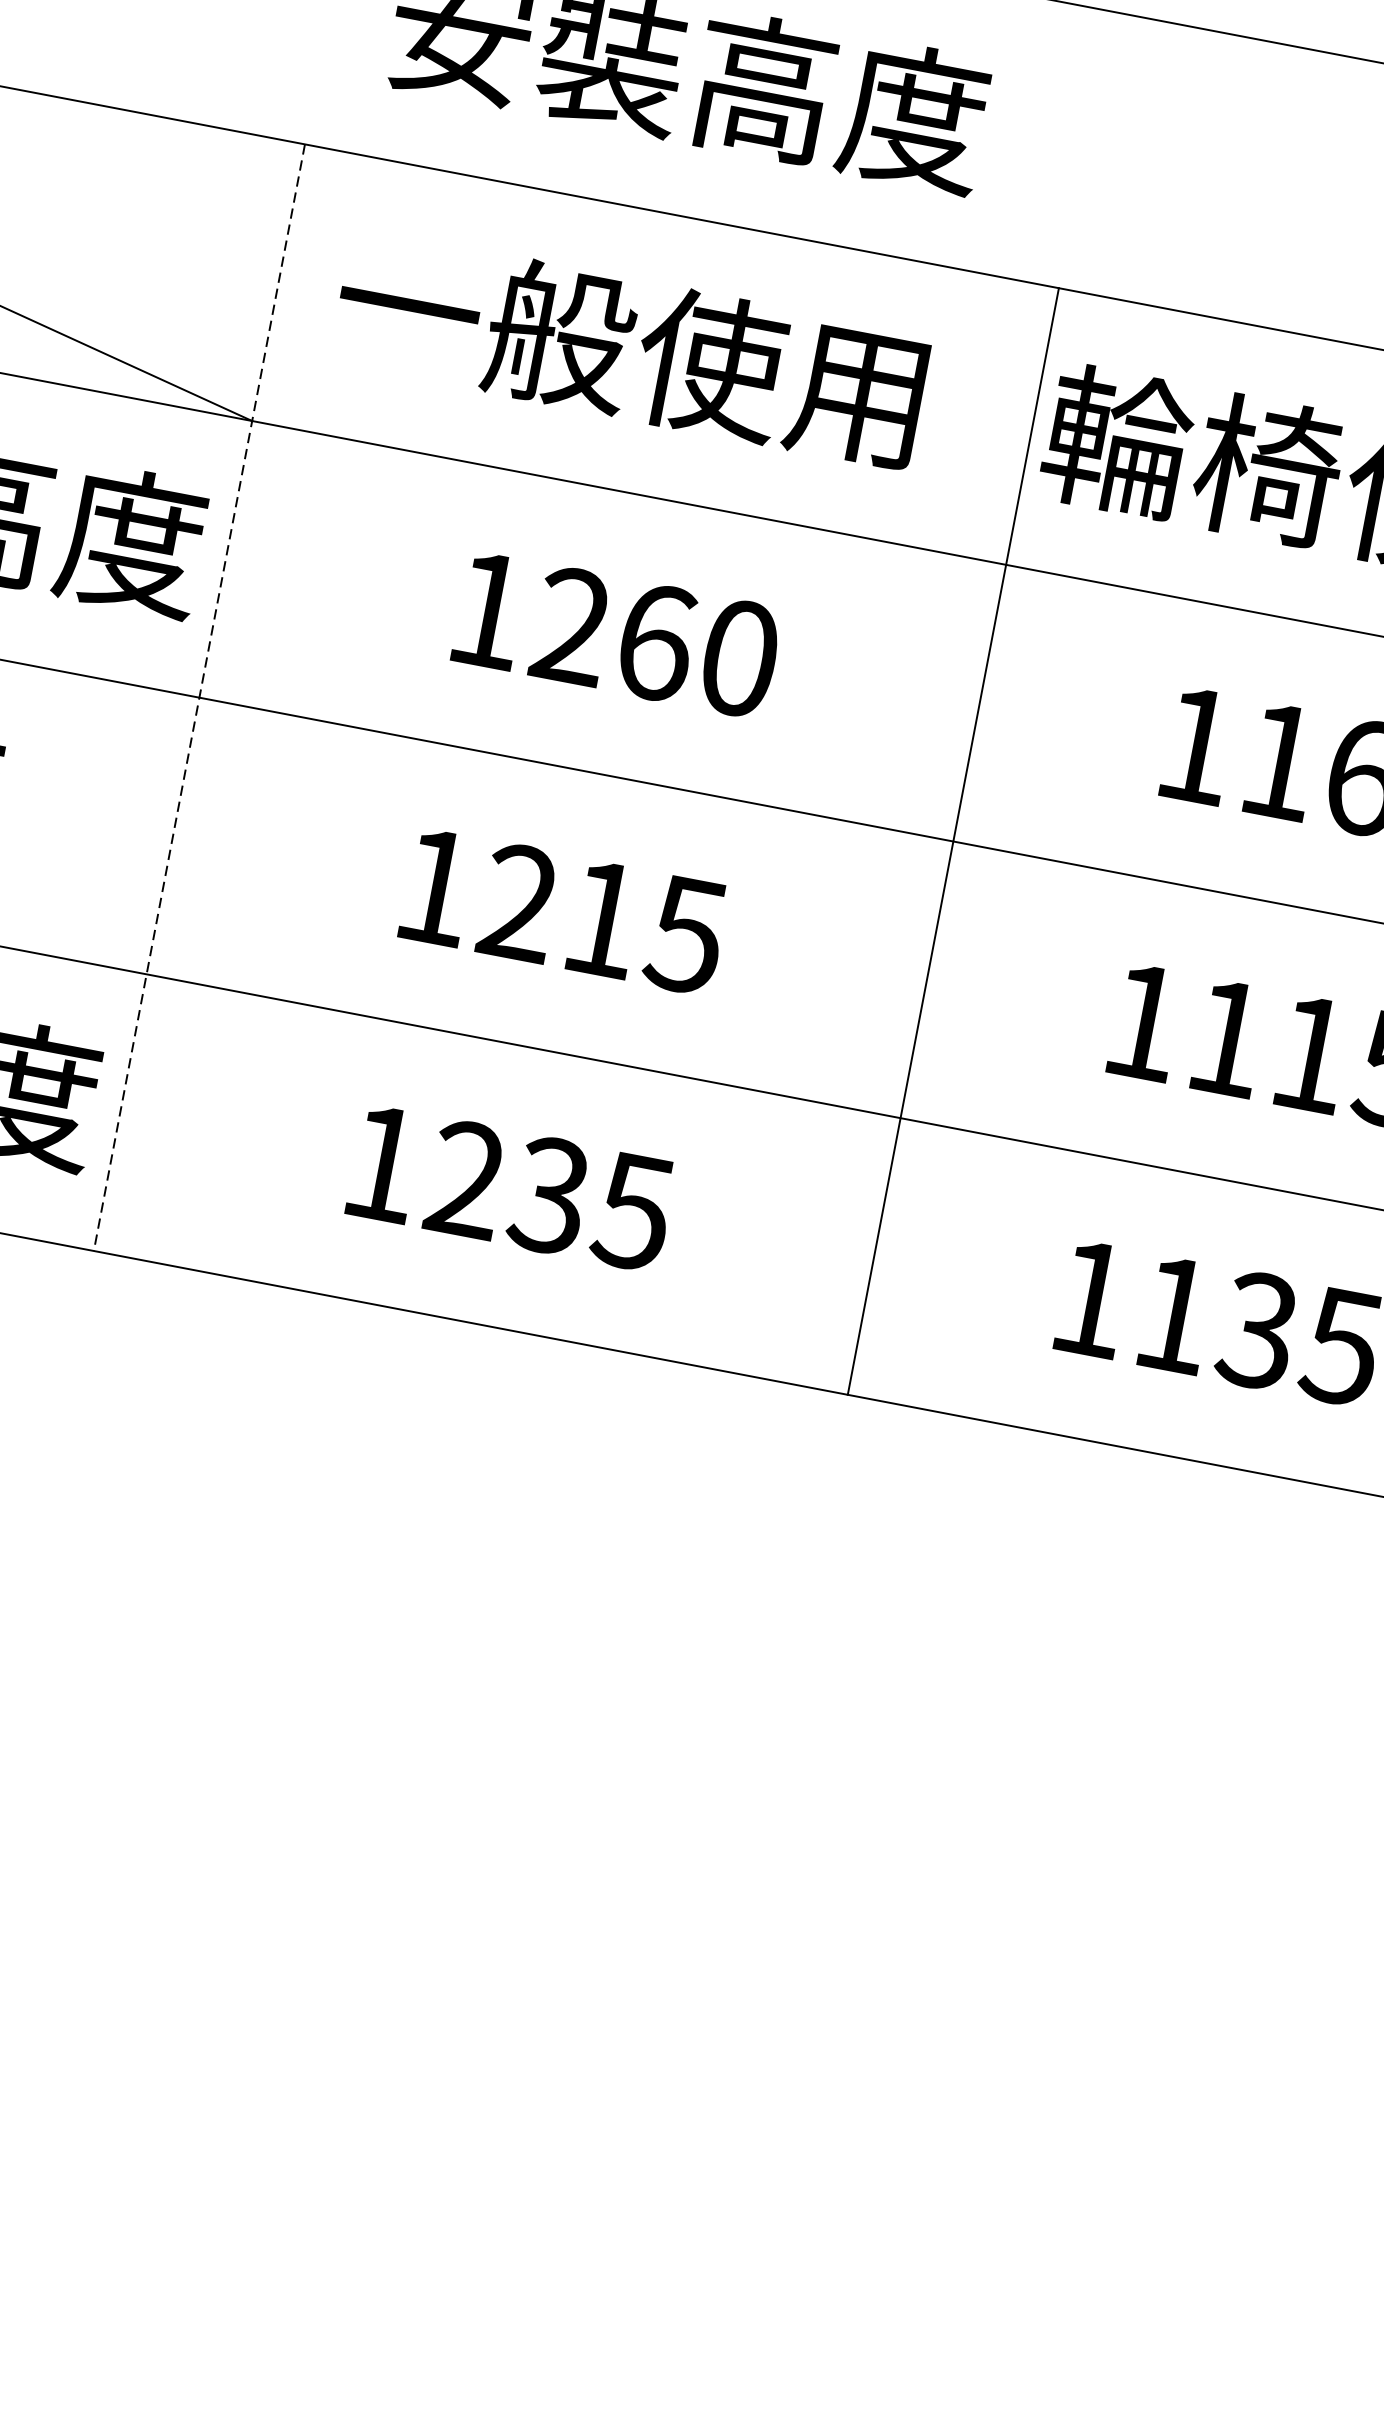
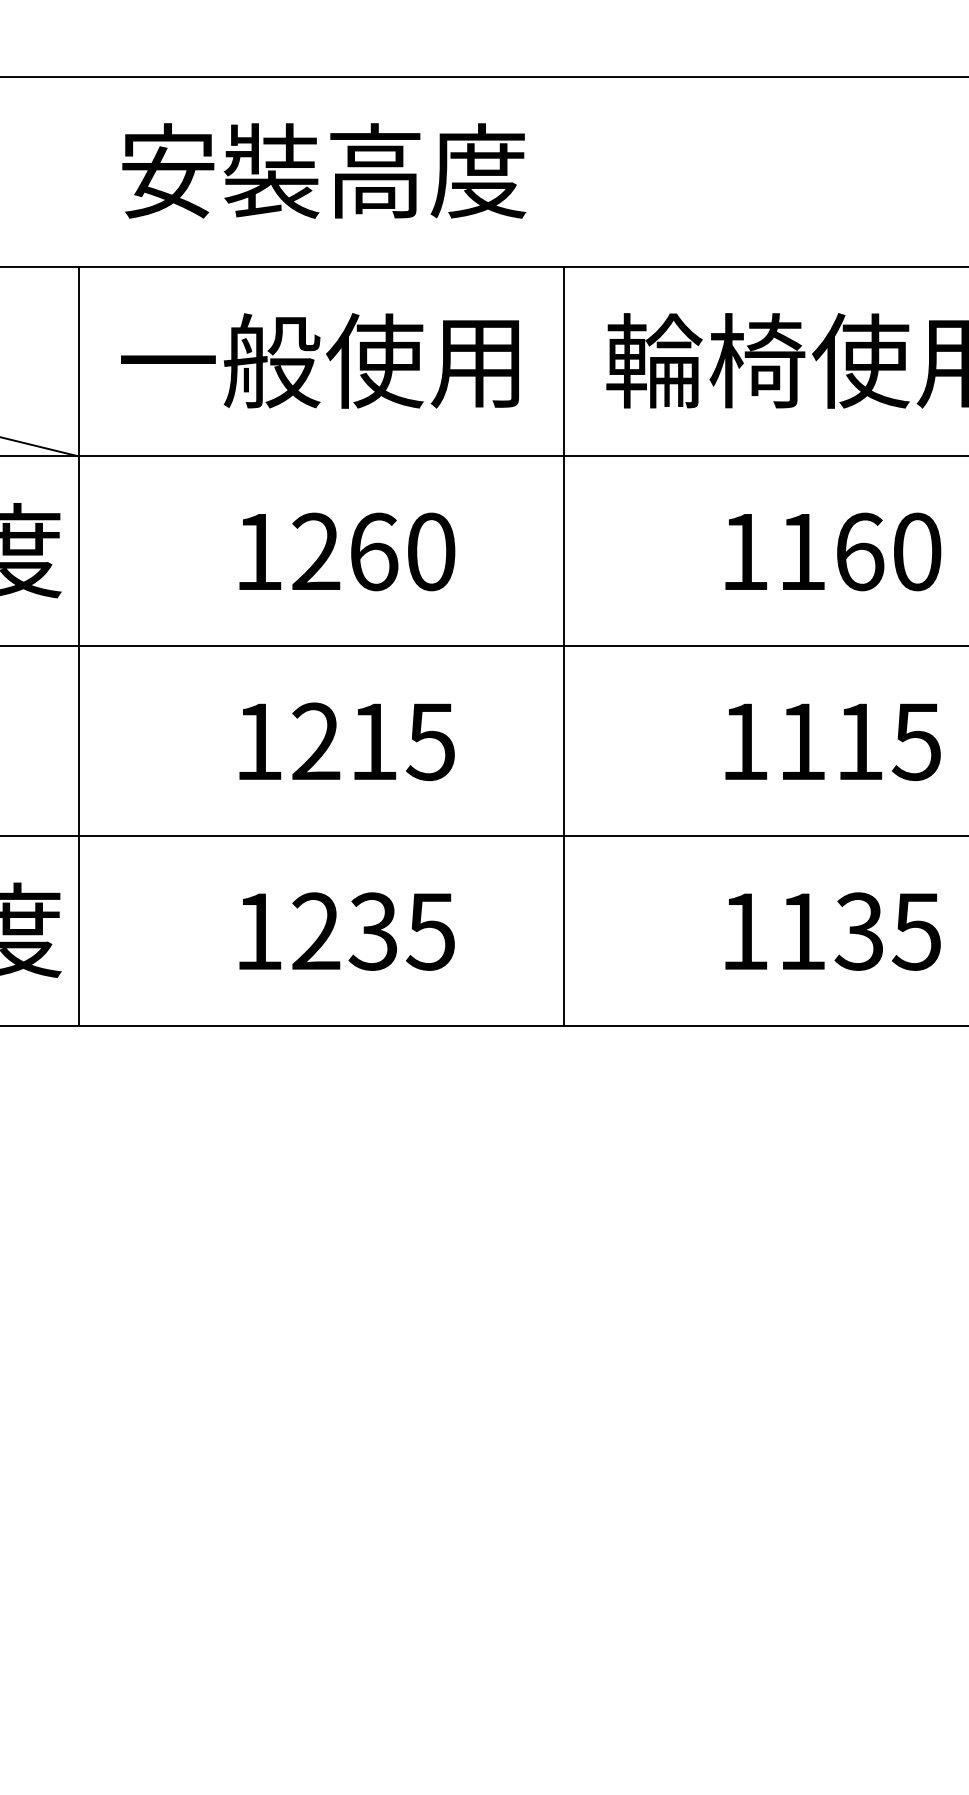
line: (199, 698) -> (78, 646), dashed -> solid
line: (953, 840) -> (563, 645), moved

